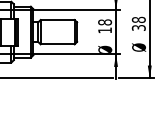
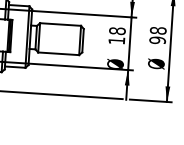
text: (138, 27) -> (157, 39), 38 -> 98

